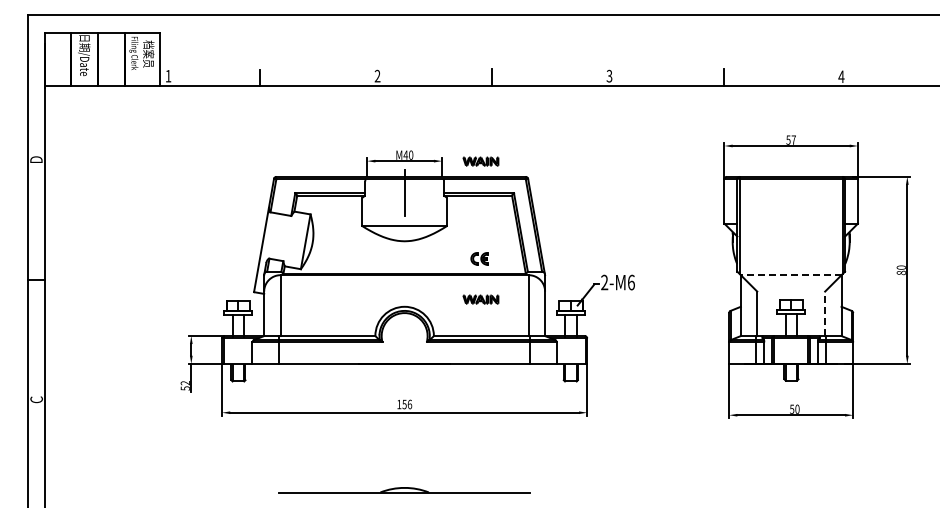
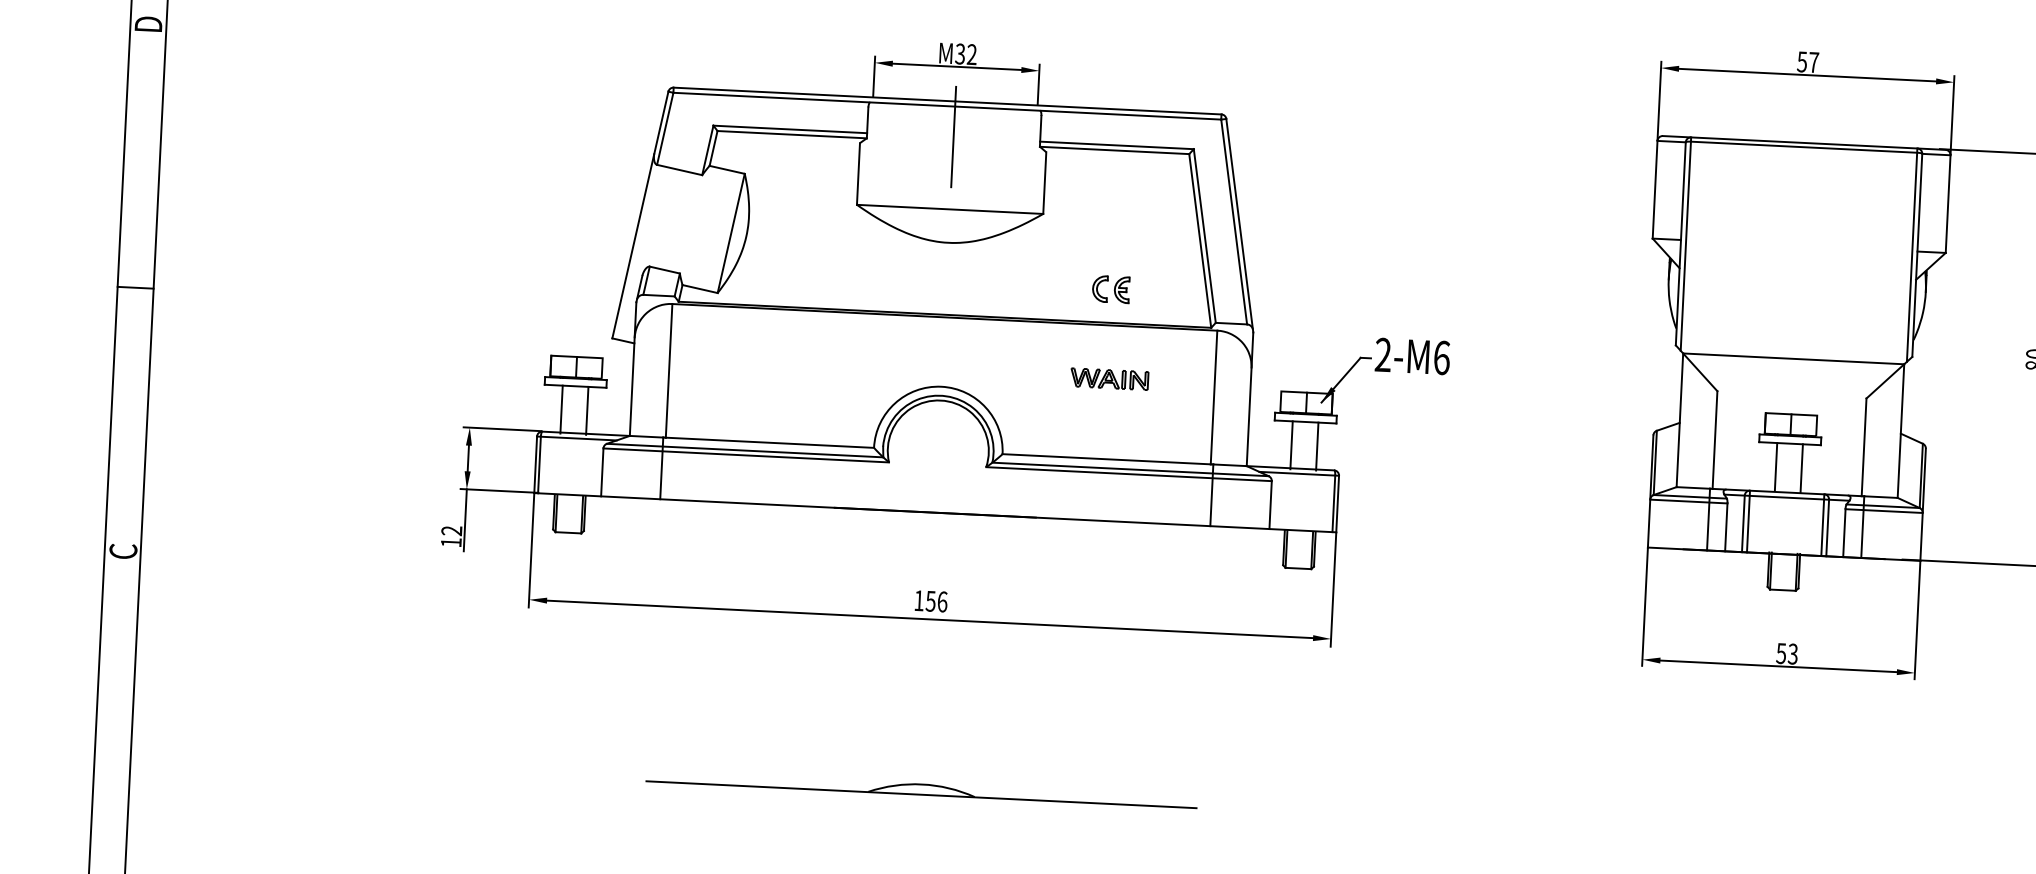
text: (408, 154) -> (966, 52), M40 -> M32
part: (480, 161) -> (1123, 75), removed
line: (790, 275) -> (1792, 359), dashed -> solid
line: (825, 313) -> (1864, 446), dashed -> solid
text: (184, 388) -> (449, 542), 52 -> 12
text: (797, 408) -> (1793, 652), 50 -> 53

